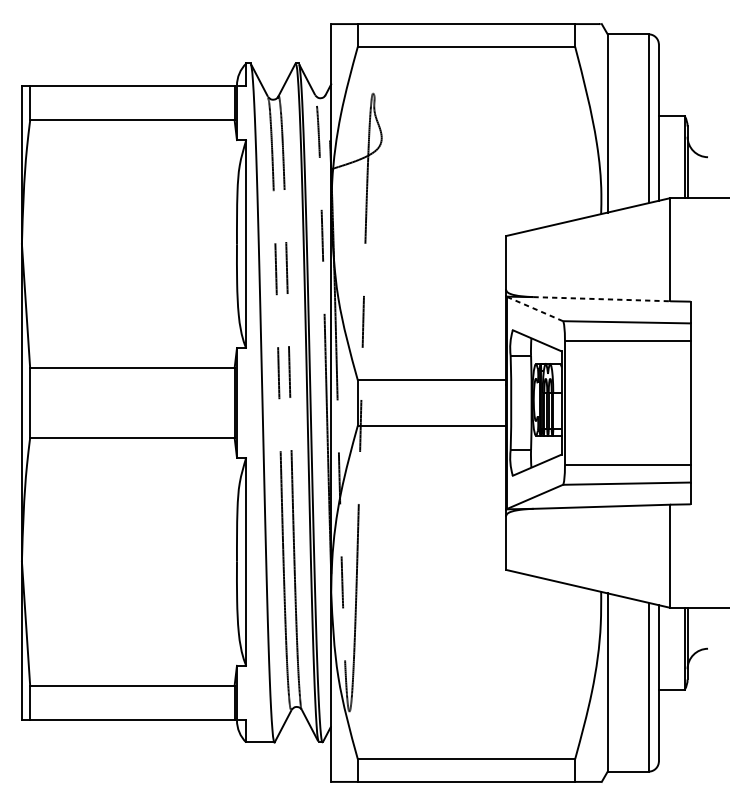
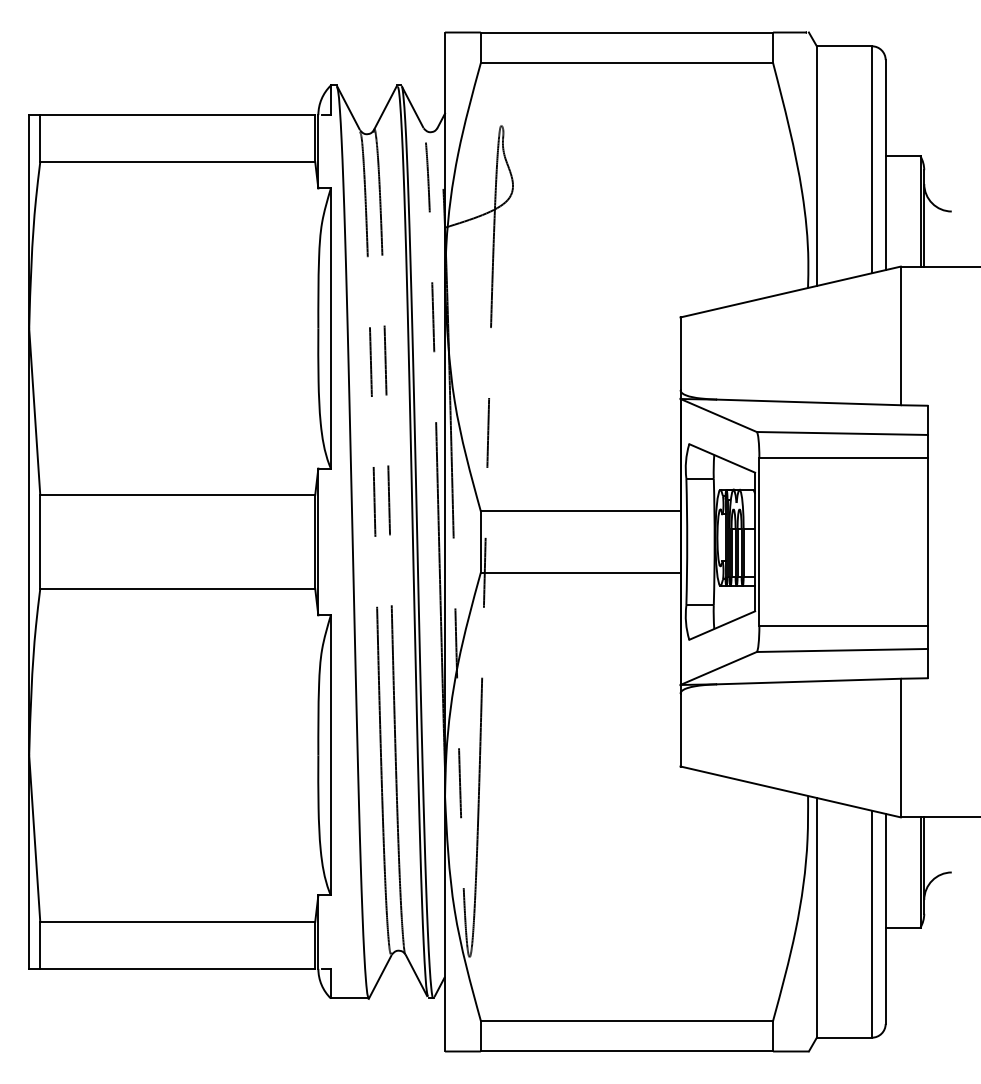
line: (601, 299) -> (808, 402), dashed -> solid
line: (534, 308) -> (718, 415), dashed -> solid

